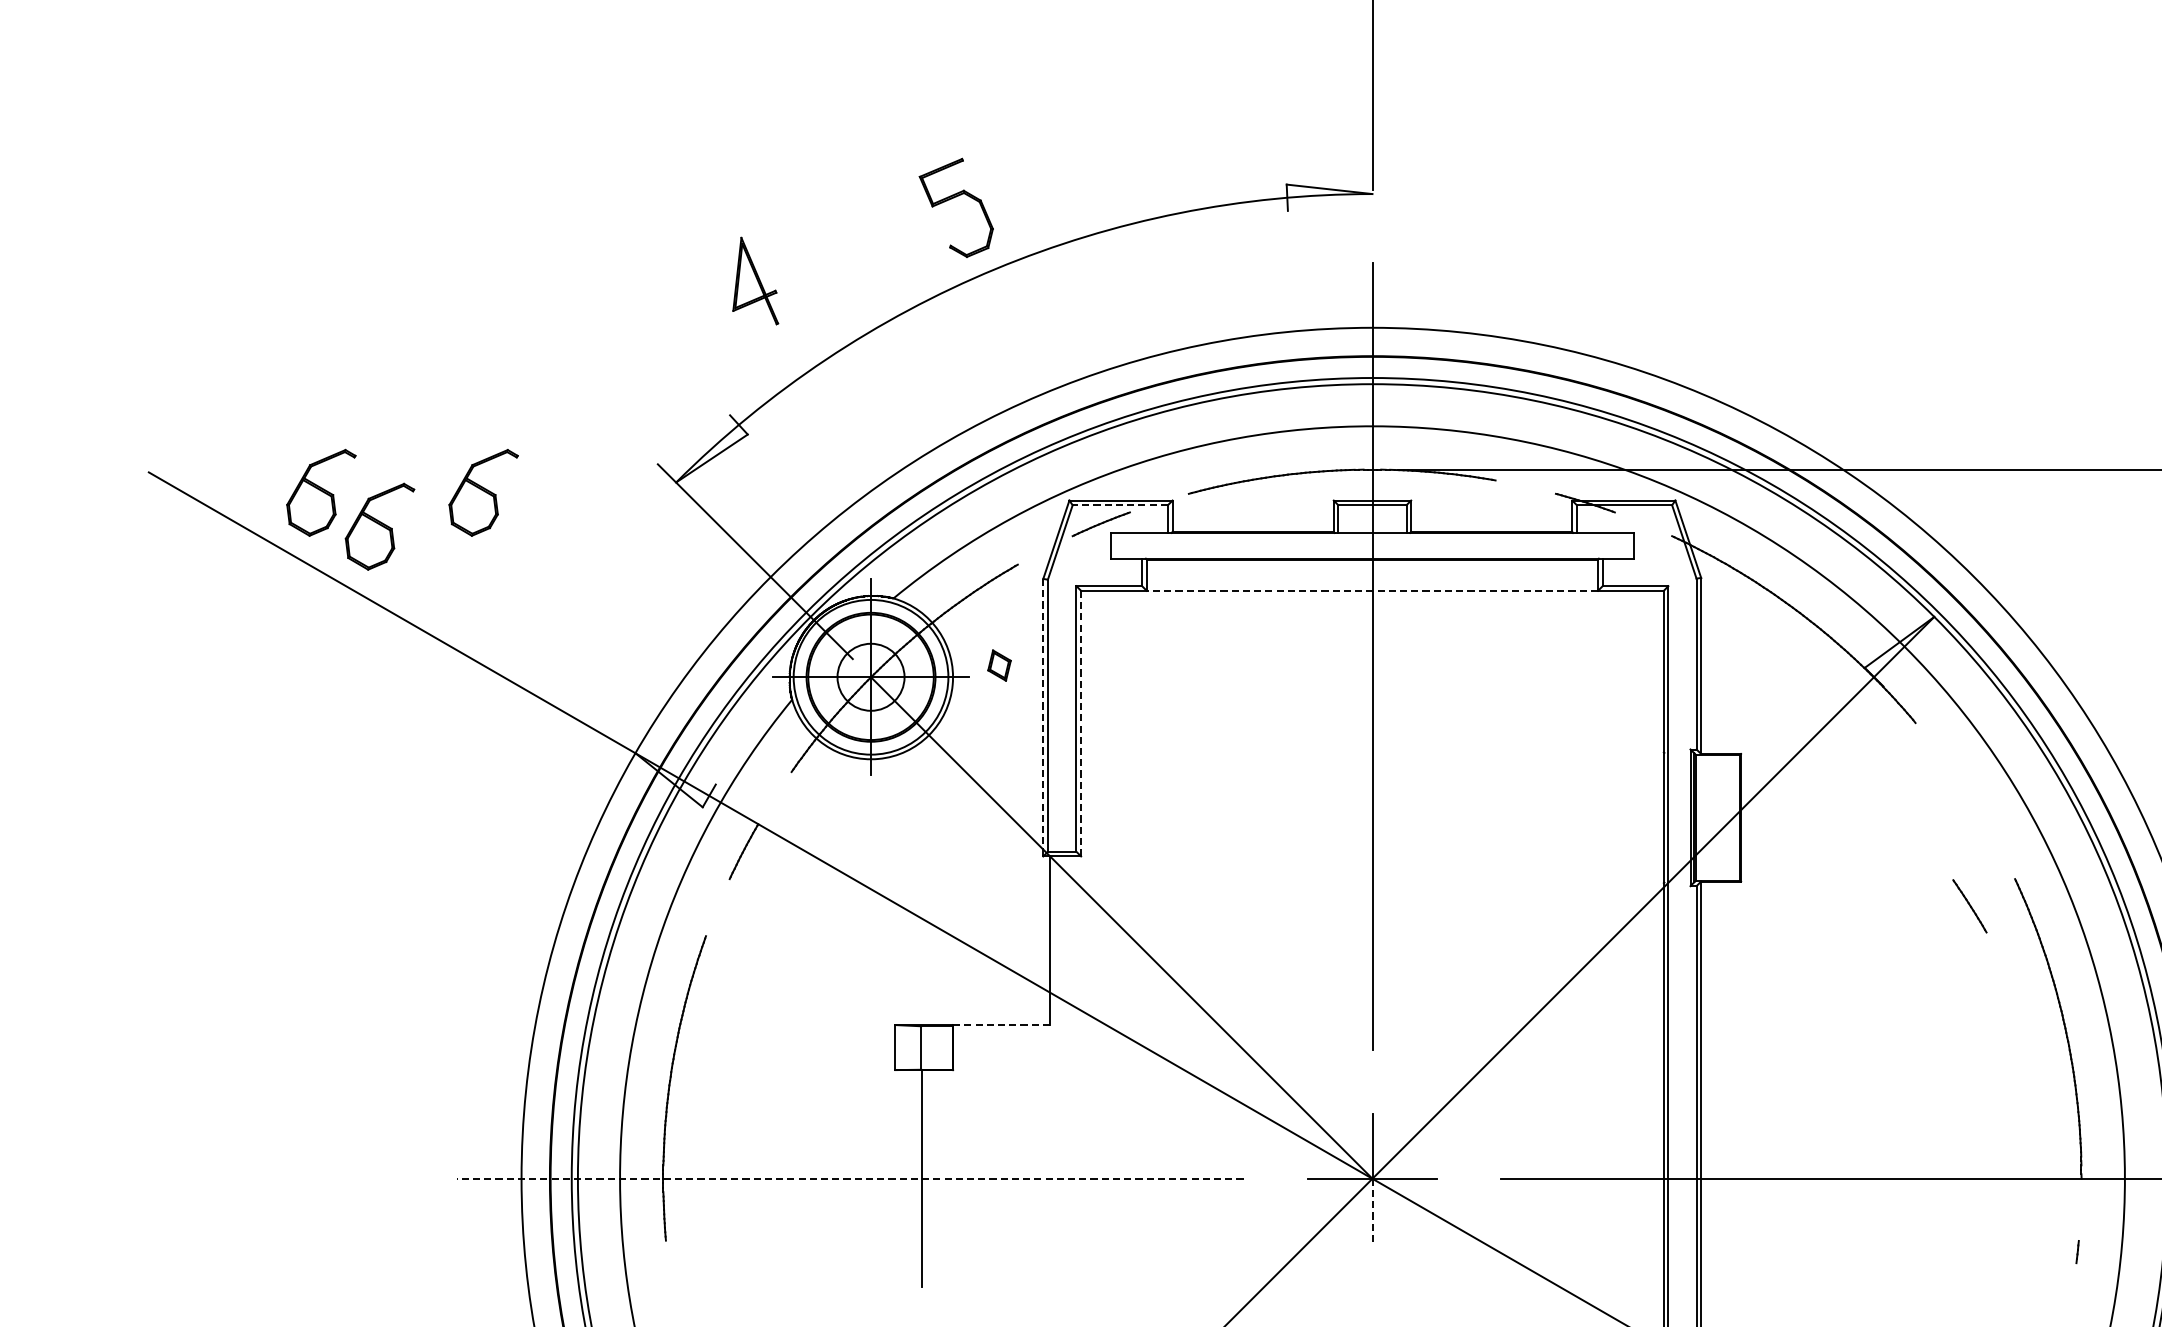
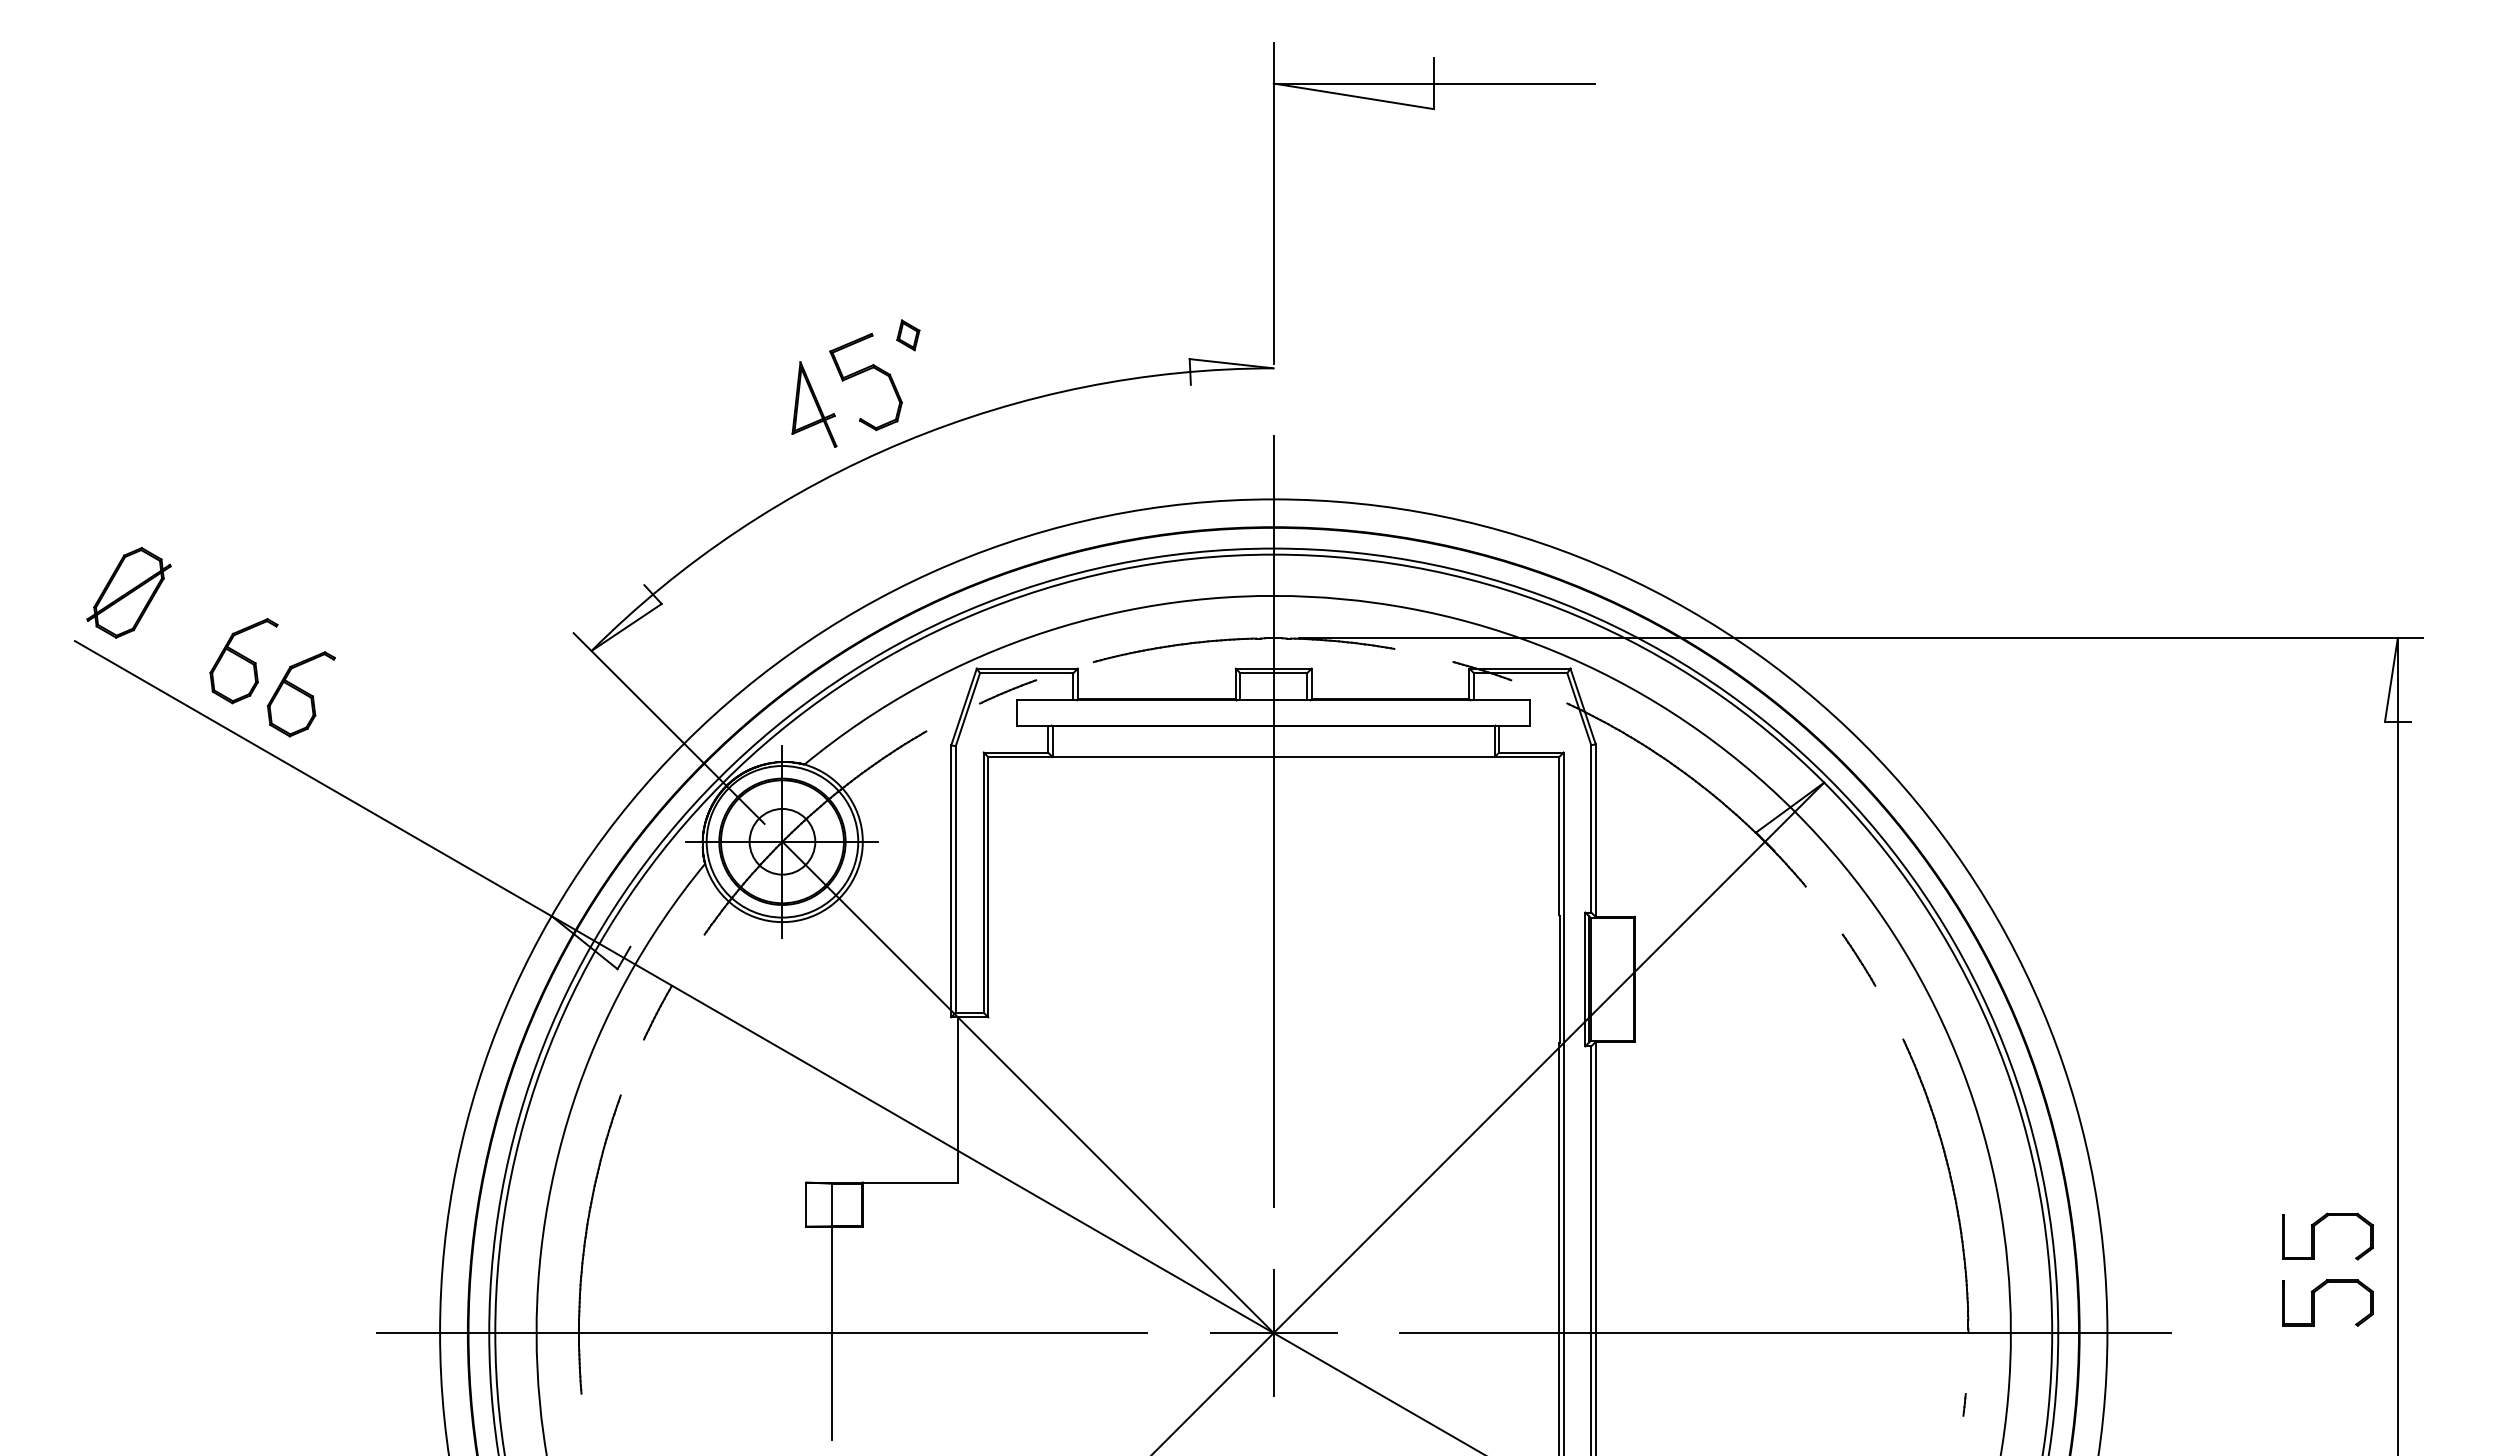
part: (755, 280) -> (814, 404), moved
part: (203, 422) -> (128, 592), added
part: (483, 493) -> (402, 661), removed
line: (1120, 505) -> (1026, 673), dashed -> solid
line: (1372, 591) -> (1273, 757), dashed -> solid
part: (999, 665) -> (908, 335), moved
line: (1043, 717) -> (951, 881), dashed -> solid
line: (1081, 723) -> (988, 887), dashed -> solid
line: (1969, 905) -> (1858, 959), moved
line: (1001, 1025) -> (910, 1182), dashed -> solid
line: (849, 1179) -> (761, 1333), dashed -> solid
line: (1372, 1210) -> (1273, 1364), dashed -> solid

